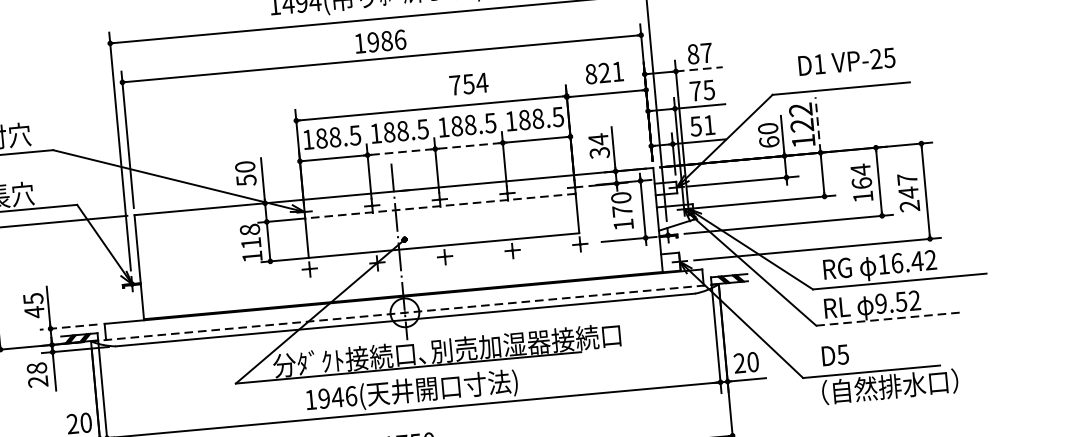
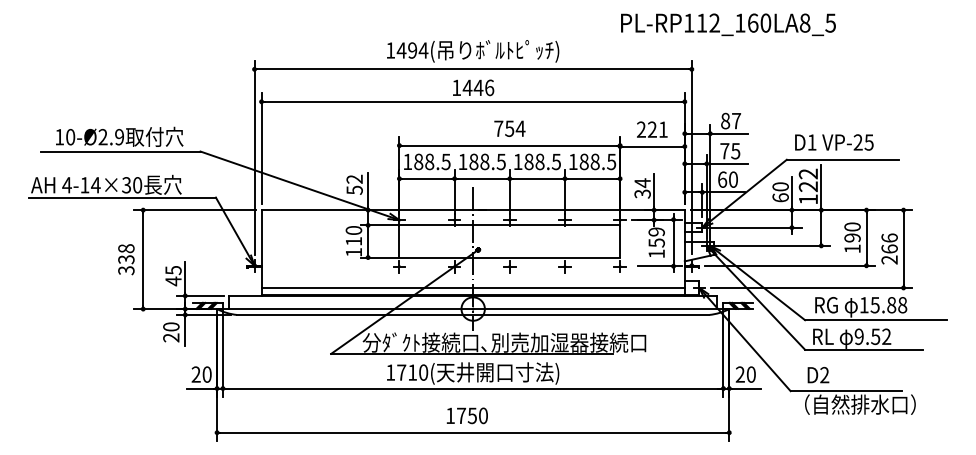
text: (379, 41) -> (472, 87), 1986 -> 1446
text: (847, 61) -> (834, 142), moved
line: (699, 69) -> (729, 133), dashed -> solid
text: (591, 73) -> (641, 129), 821 -> 221
text: (468, 83) -> (509, 128), moved
line: (818, 124) -> (821, 187), dashed -> solid
text: (702, 125) -> (727, 179), 51 -> 60
line: (469, 145) -> (537, 178), dashed -> solid
line: (401, 151) -> (482, 178), dashed -> solid
text: (244, 166) -> (354, 178), 50 -> 52
text: (861, 176) -> (852, 232), 164 -> 190
text: (907, 186) -> (889, 243), 247 -> 266
text: (621, 204) -> (656, 237), 170 -> 159
line: (440, 206) -> (509, 225), dashed -> solid
text: (249, 229) -> (353, 230), 118 -> 110
text: (913, 262) -> (888, 305), 16.42 -> 15.88
line: (401, 287) -> (472, 288), added
line: (404, 313) -> (472, 309), dashed -> solid
line: (887, 318) -> (863, 349), dashed -> solid
line: (69, 326) -> (200, 295), dashed -> solid
text: (842, 353) -> (824, 374), D5 -> D2
text: (37, 367) -> (171, 326), 28 -> 20
text: (337, 397) -> (412, 372), 1946( -> 1710(

